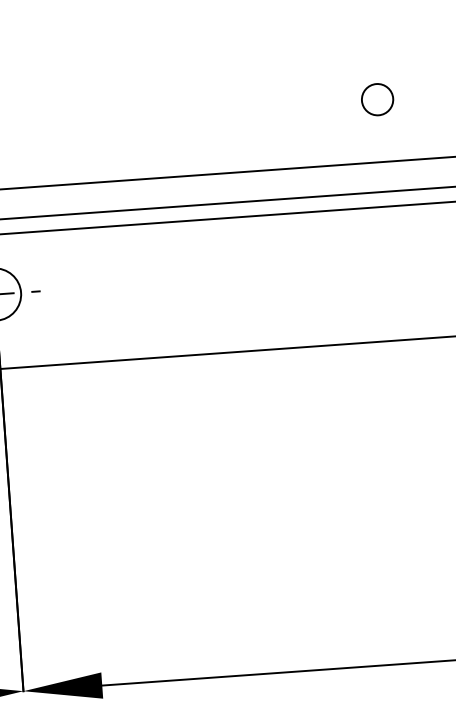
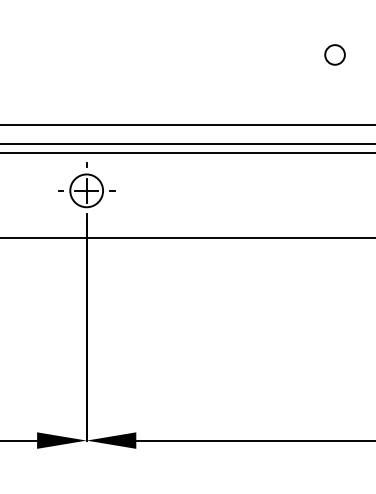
circle: (376, 99) -> (334, 54), moved

